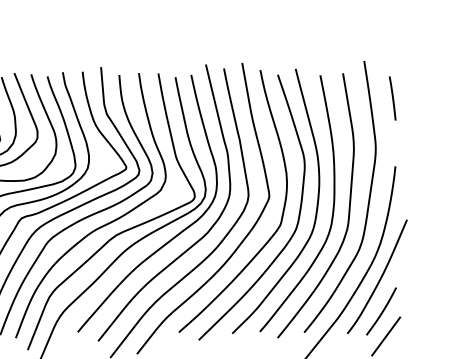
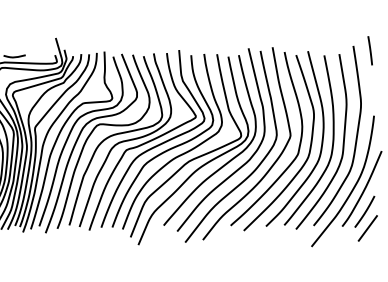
line: (391, 98) -> (369, 50), moved

